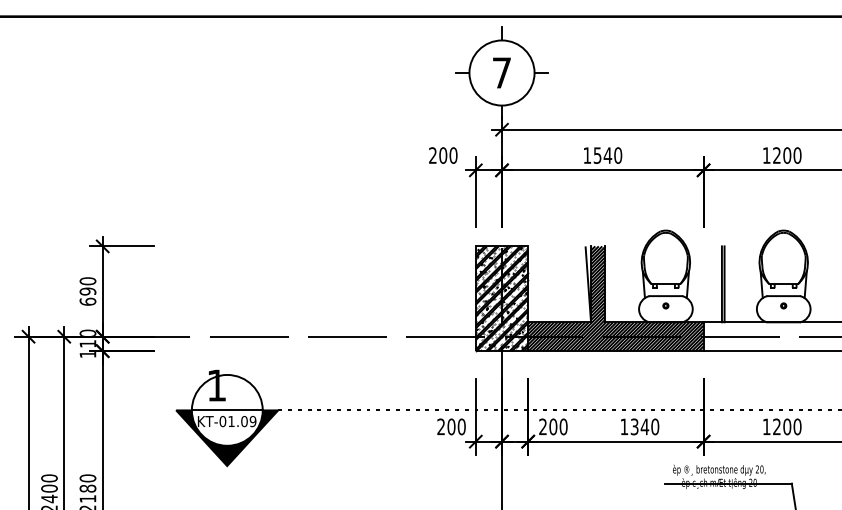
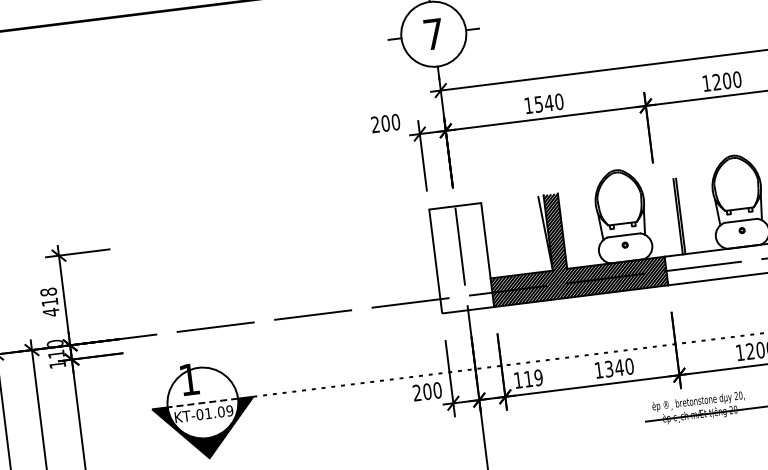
text: (87, 291) -> (49, 302), 690 -> 418
hatch: (501, 298) -> (461, 258), removed
line: (226, 410) -> (202, 403), solid -> dashed
text: (553, 426) -> (528, 378), 200 -> 119

